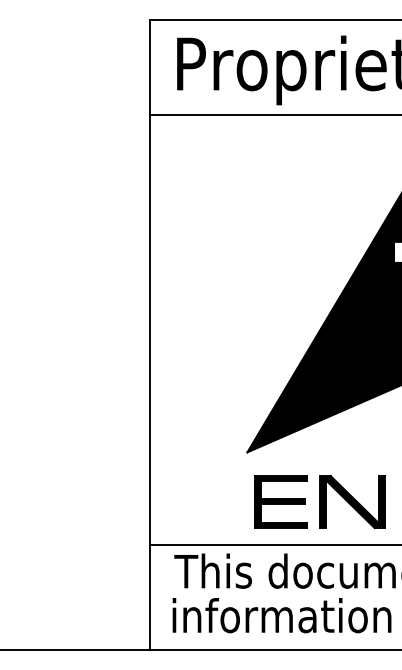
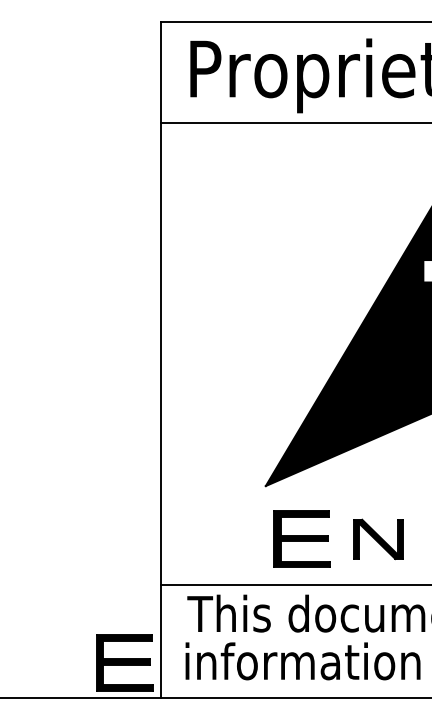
part: (352, 501) -> (378, 538), size x0.7
part: (115, 616) -> (124, 662), added

